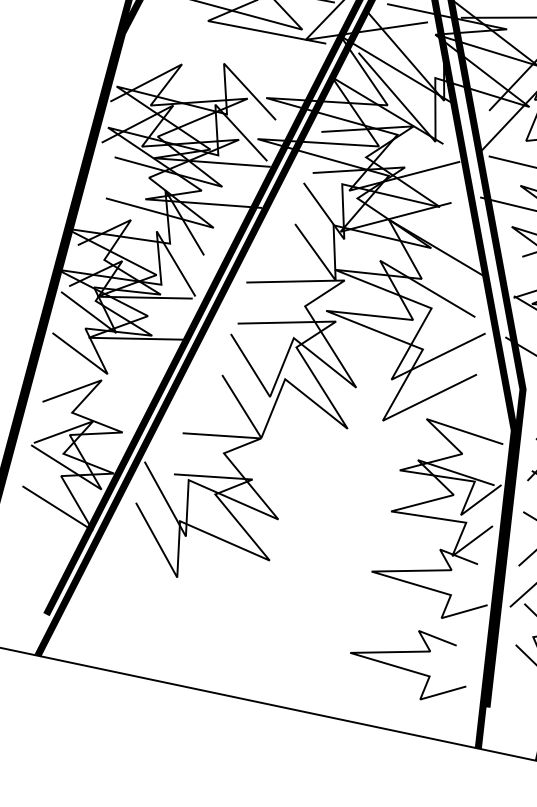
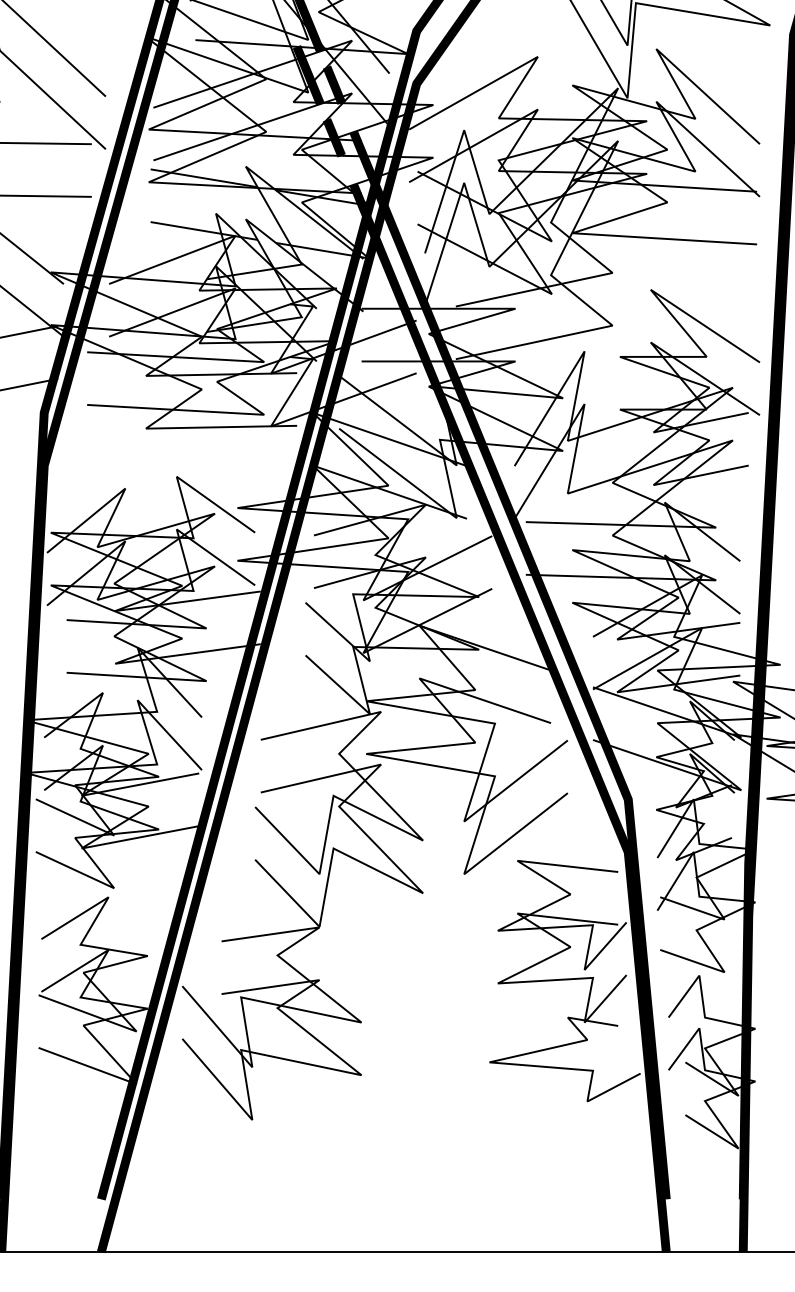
curve: (407, 668) -> (558, 1172), removed

